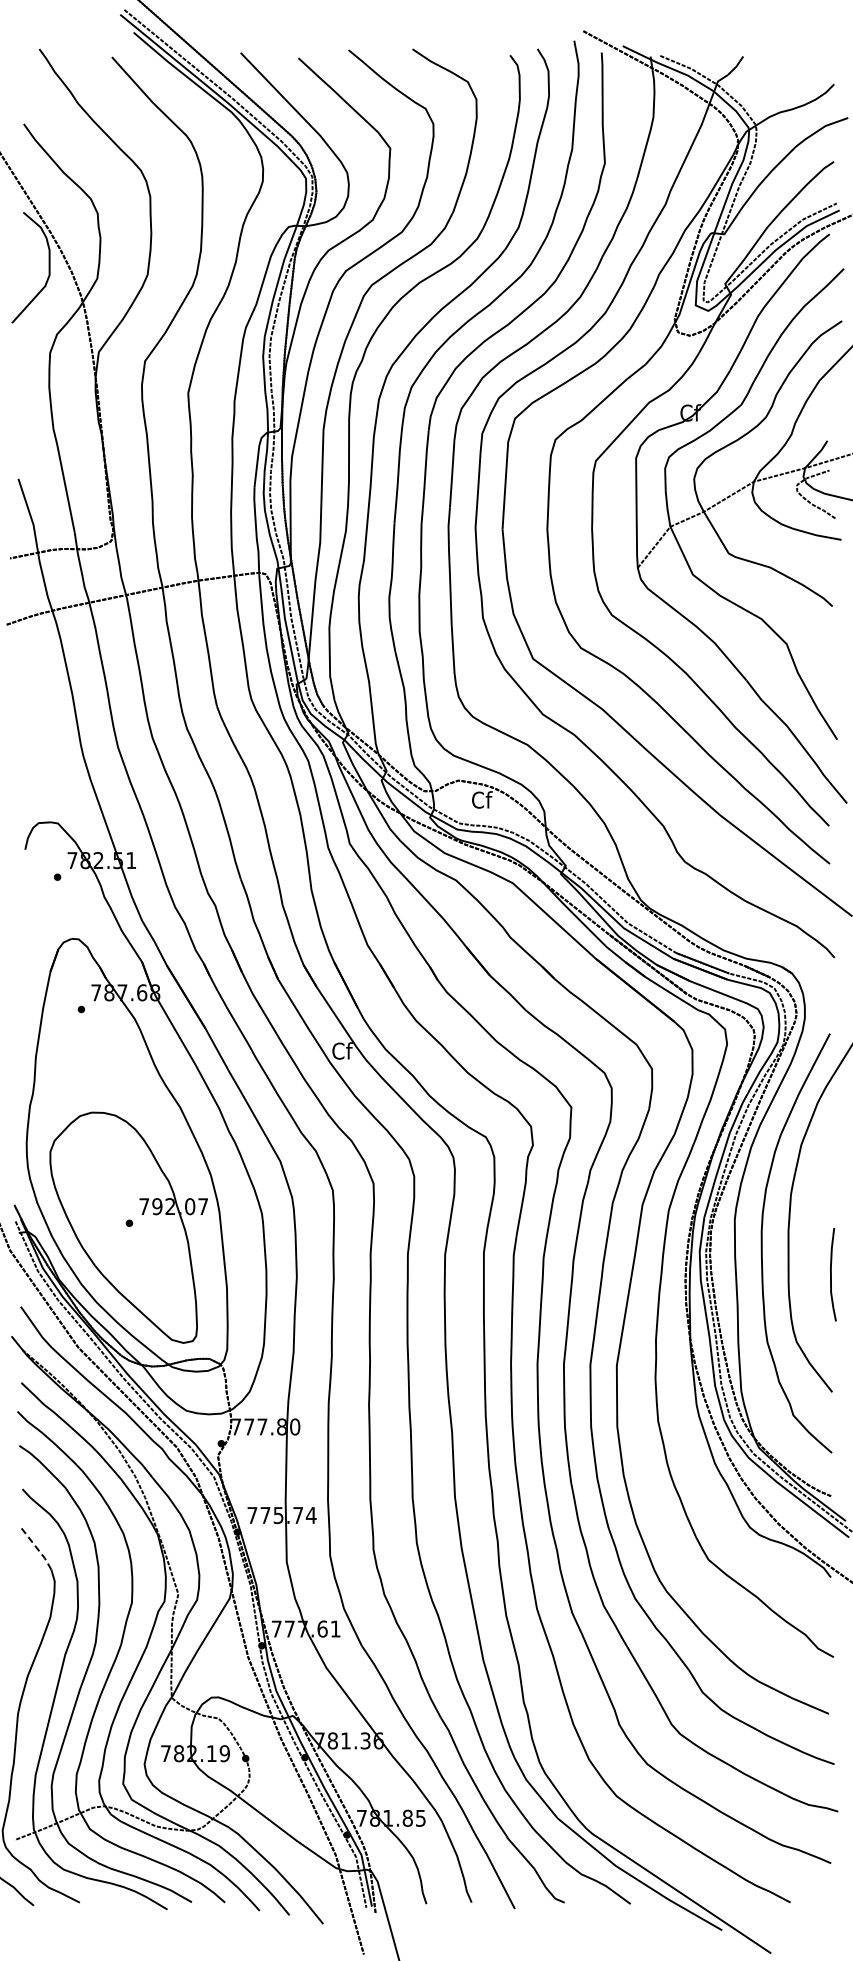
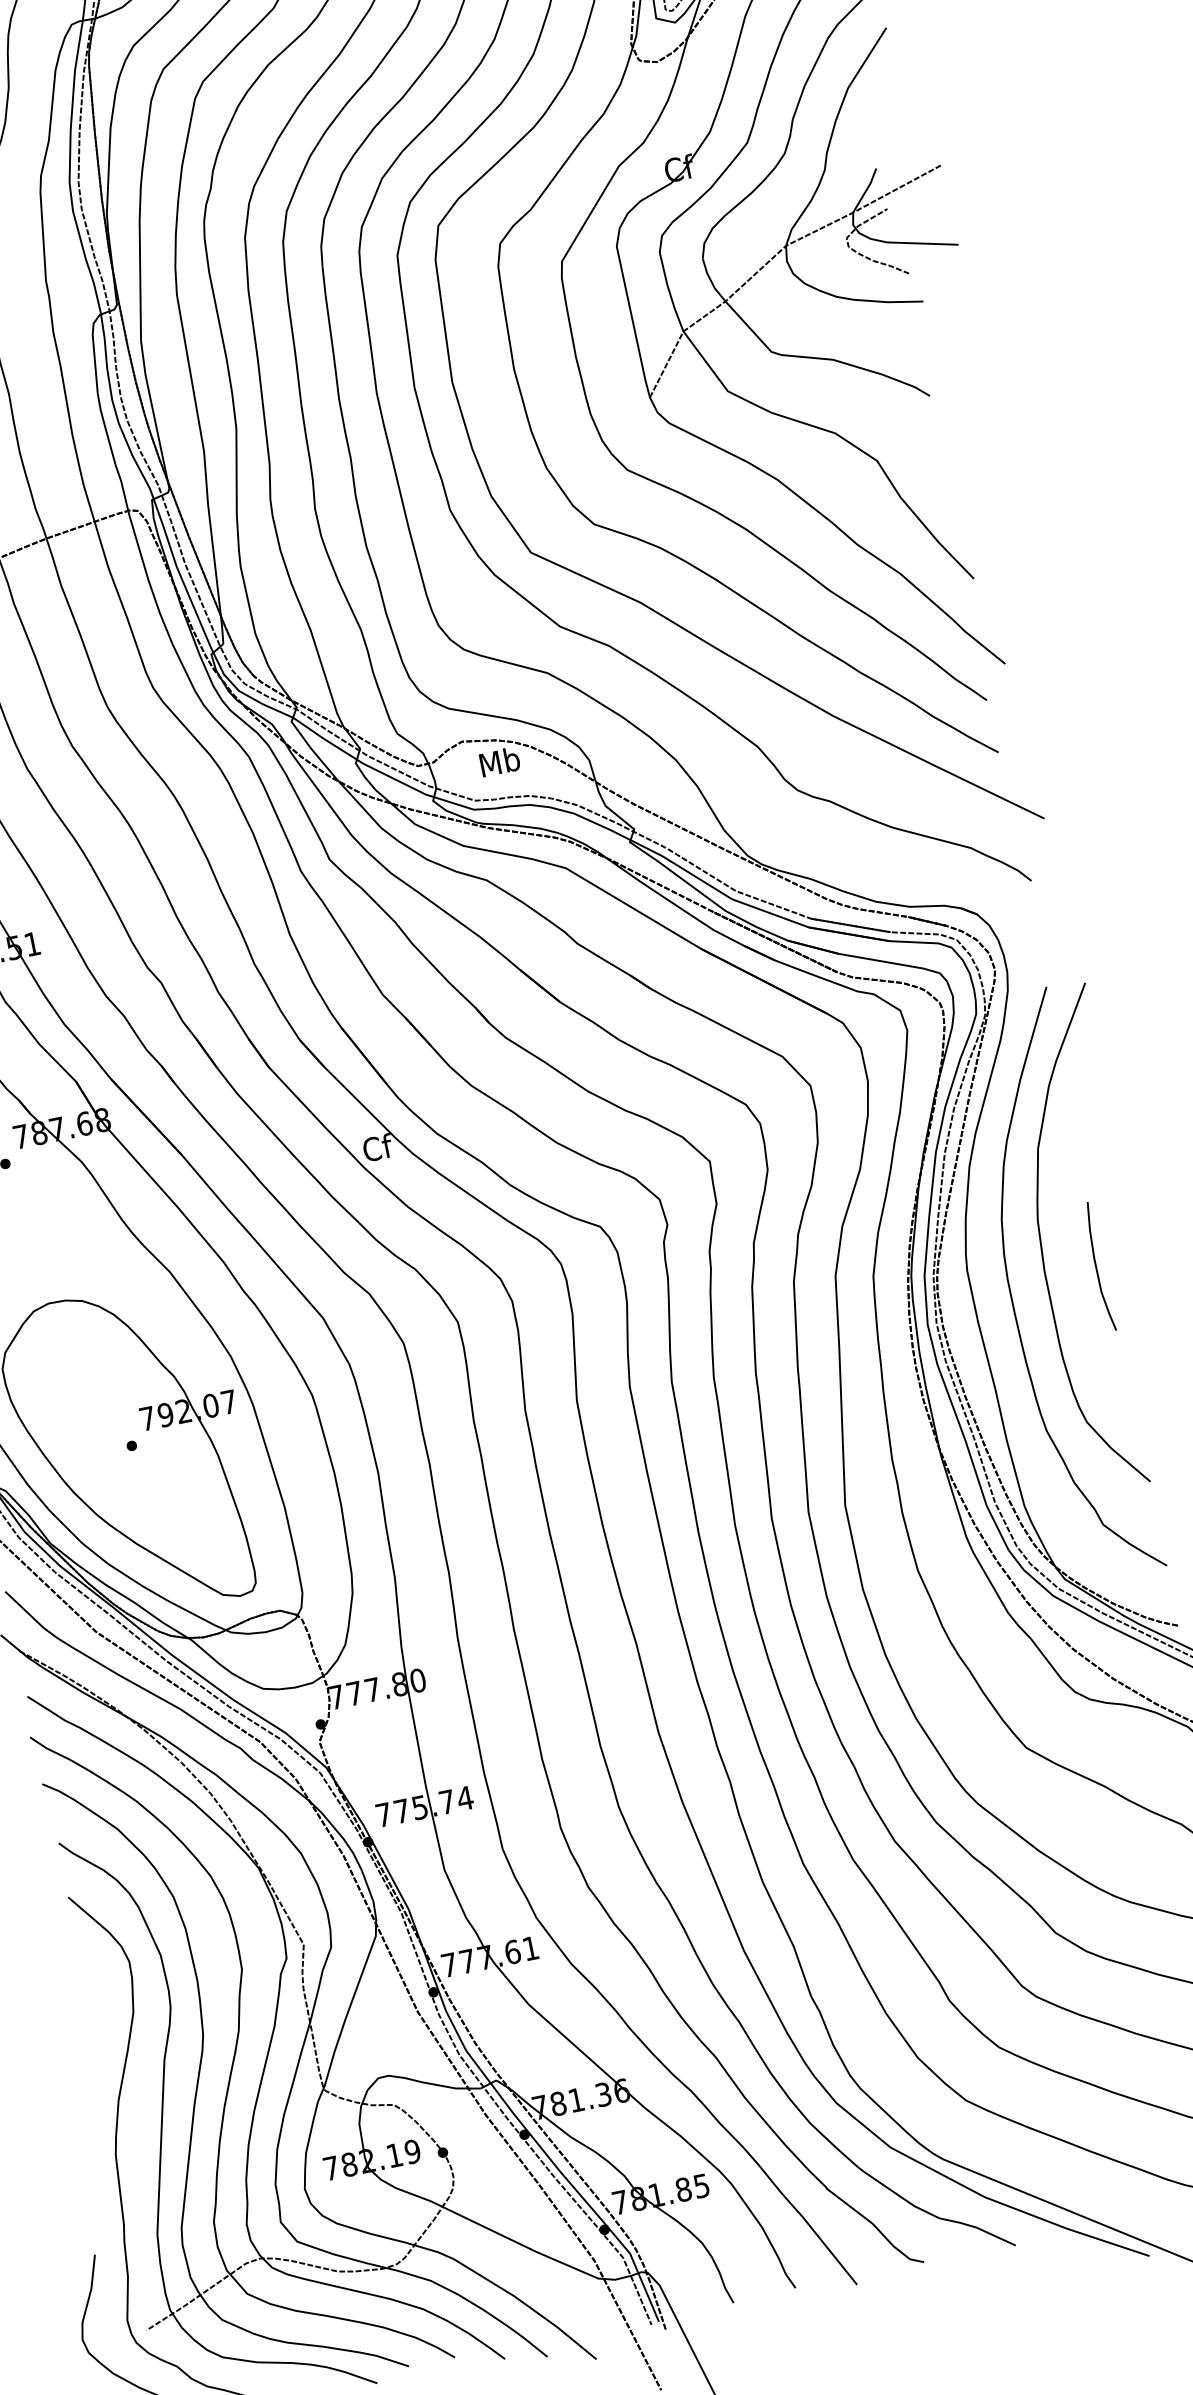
text: (481, 799) -> (499, 761), Cf -> Mb
curve: (831, 1274) -> (1096, 1267), moved
line: (37, 1549) -> (96, 1922), dashed -> solid

